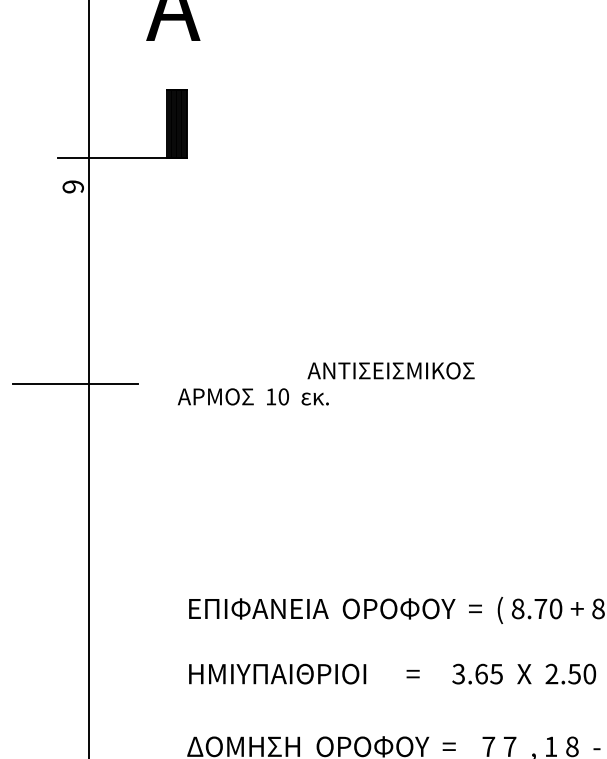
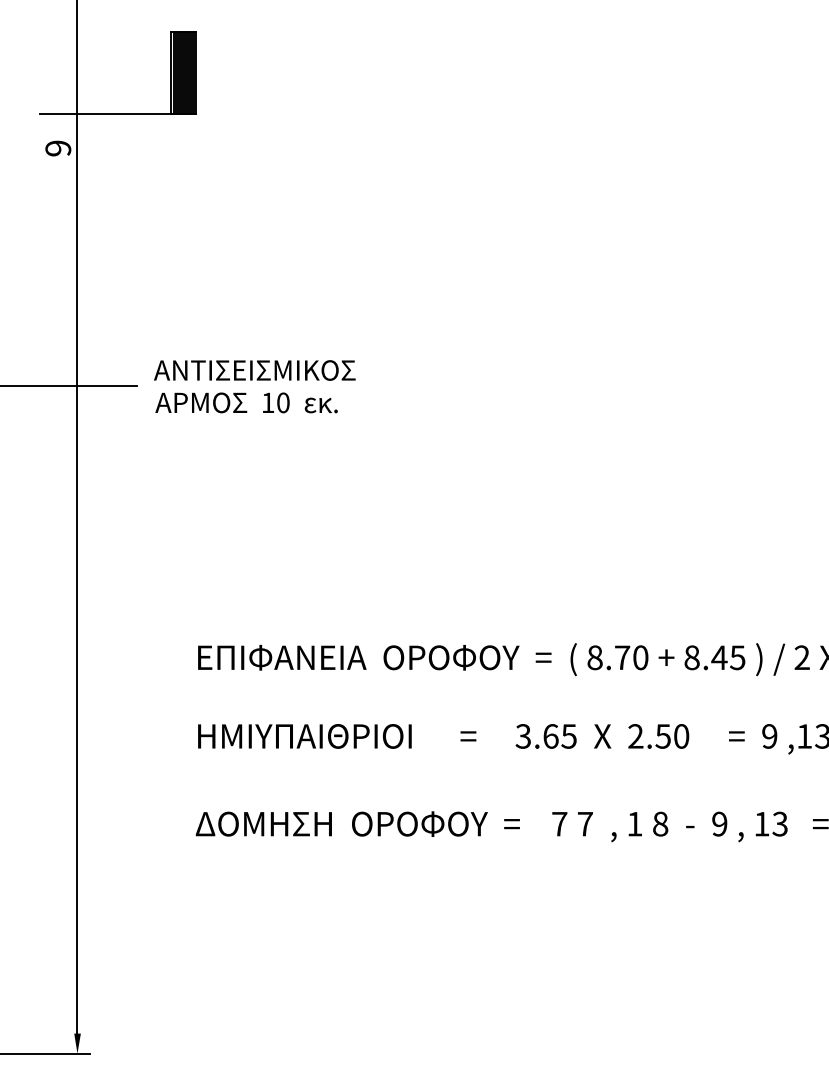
text: (390, 370) -> (254, 370), moved
text: (253, 396) -> (246, 402), moved

